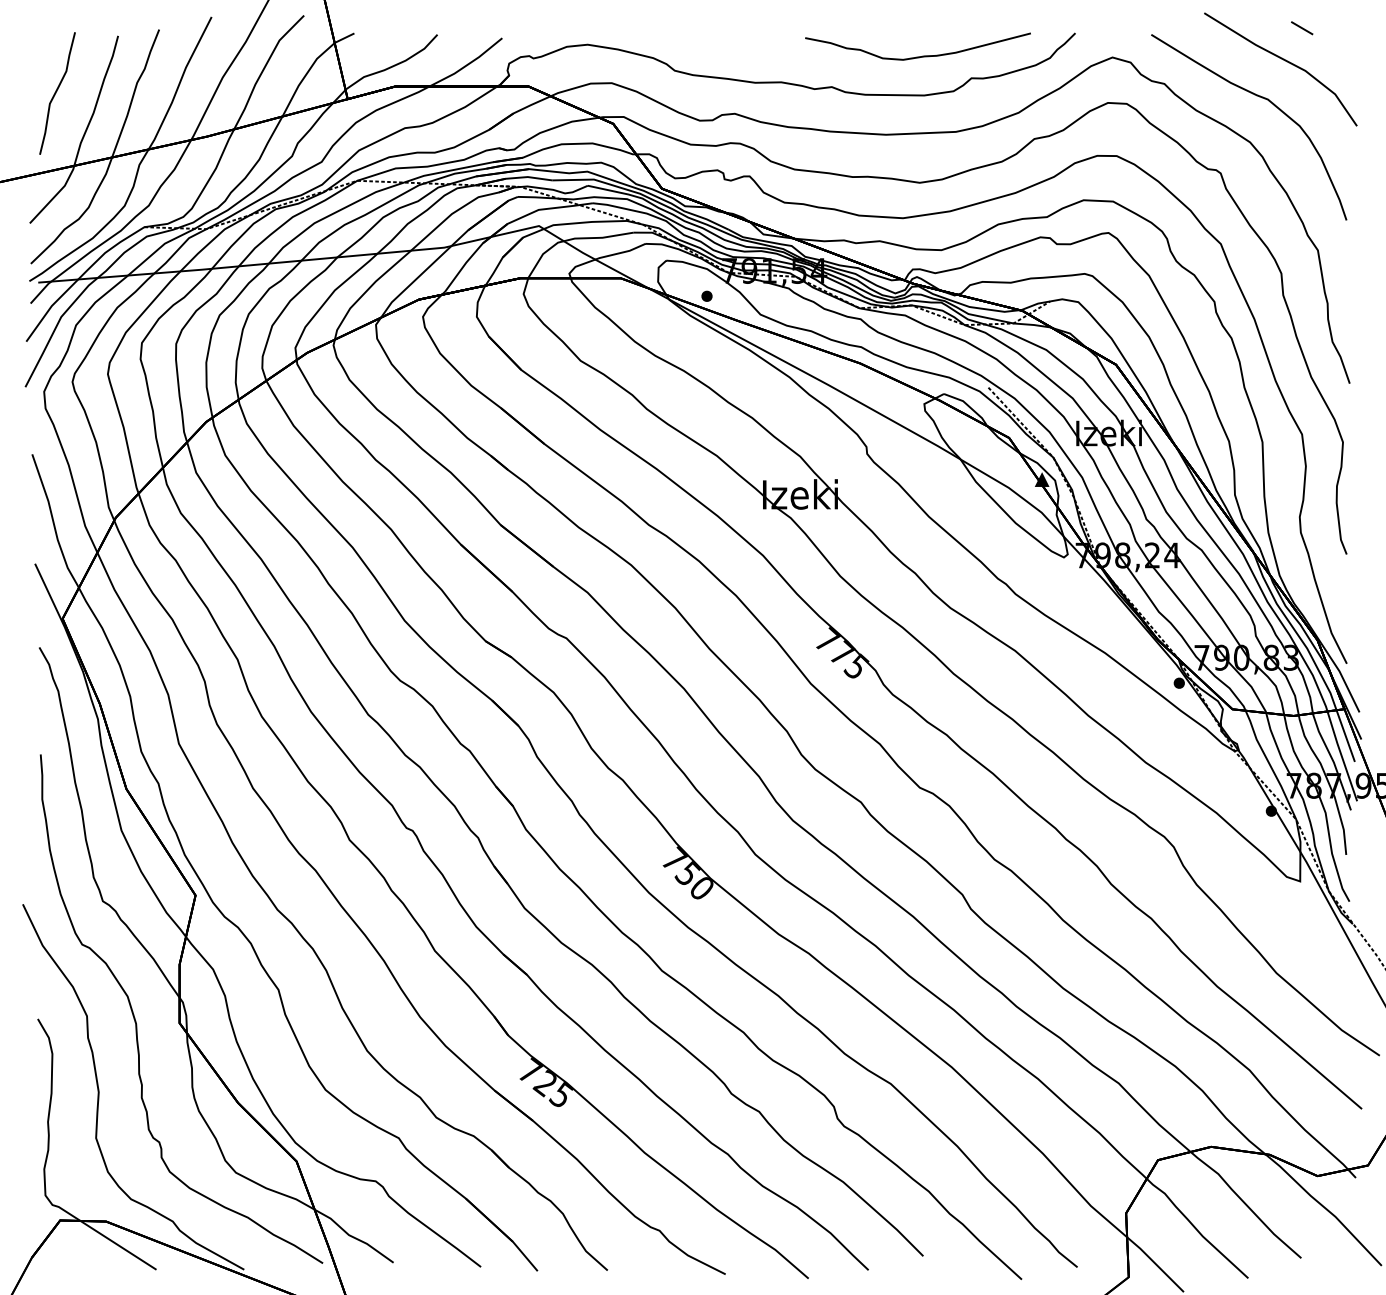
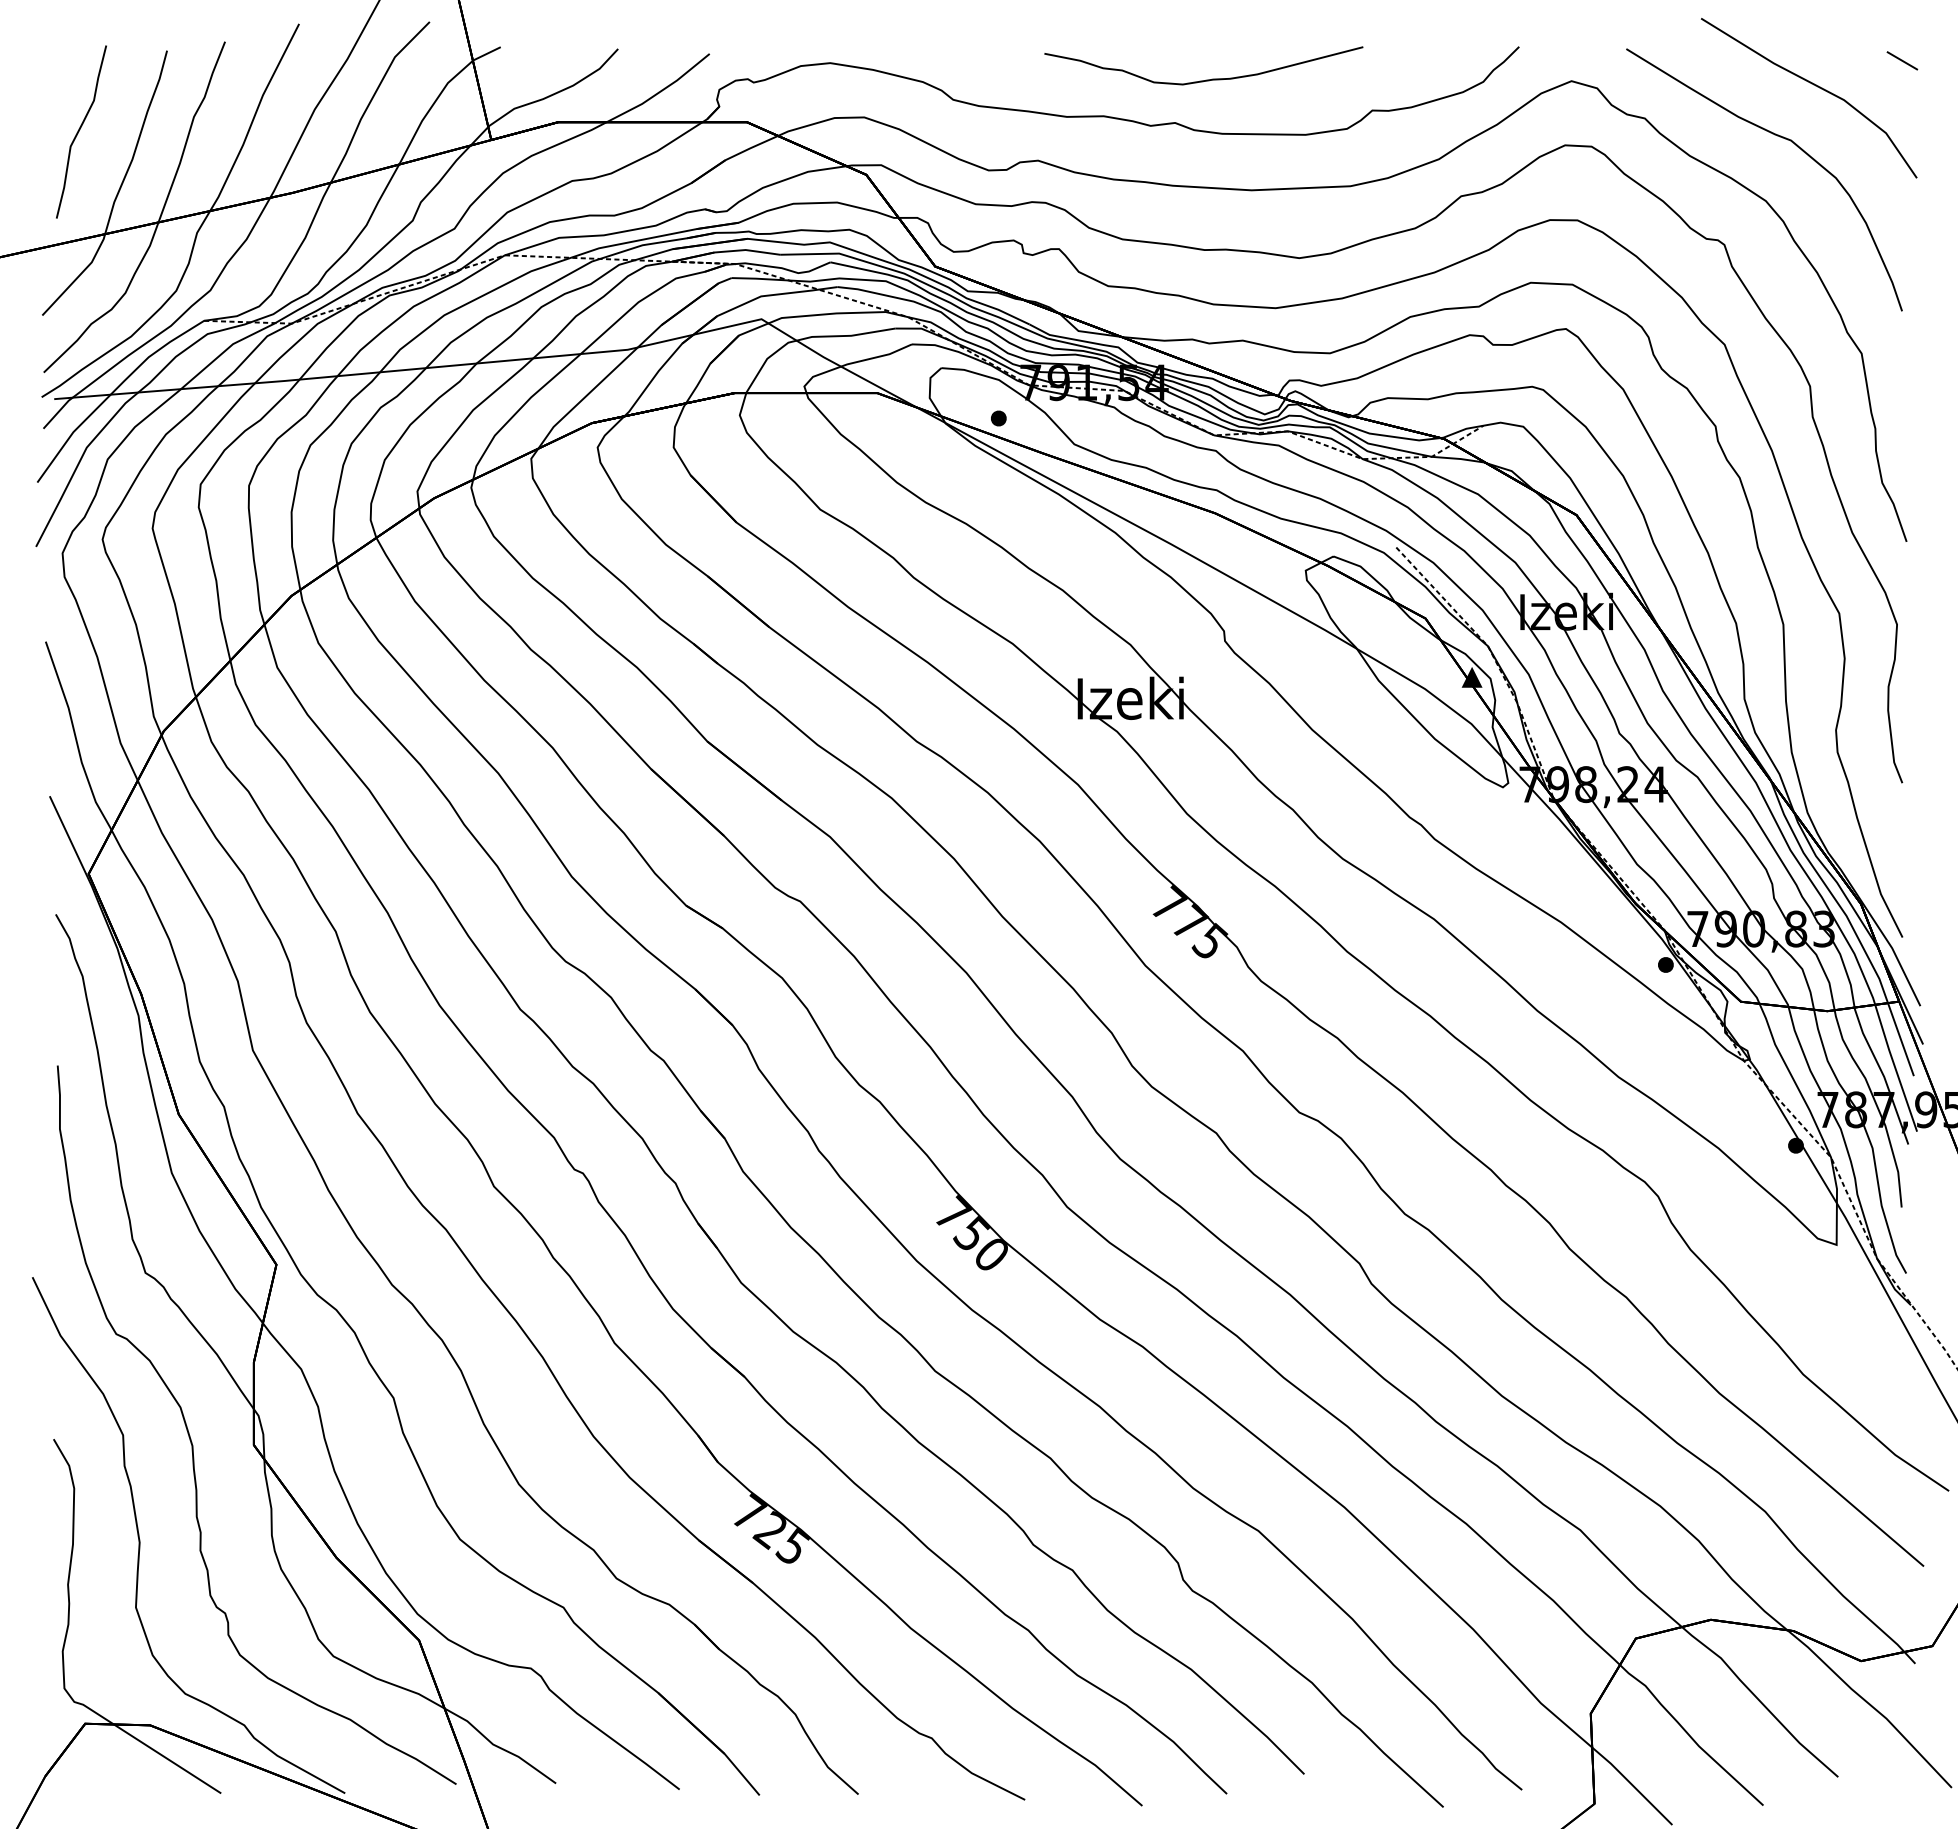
line: (1302, 27) -> (1902, 60), moved
curve: (919, 56) -> (1206, 79), moved

